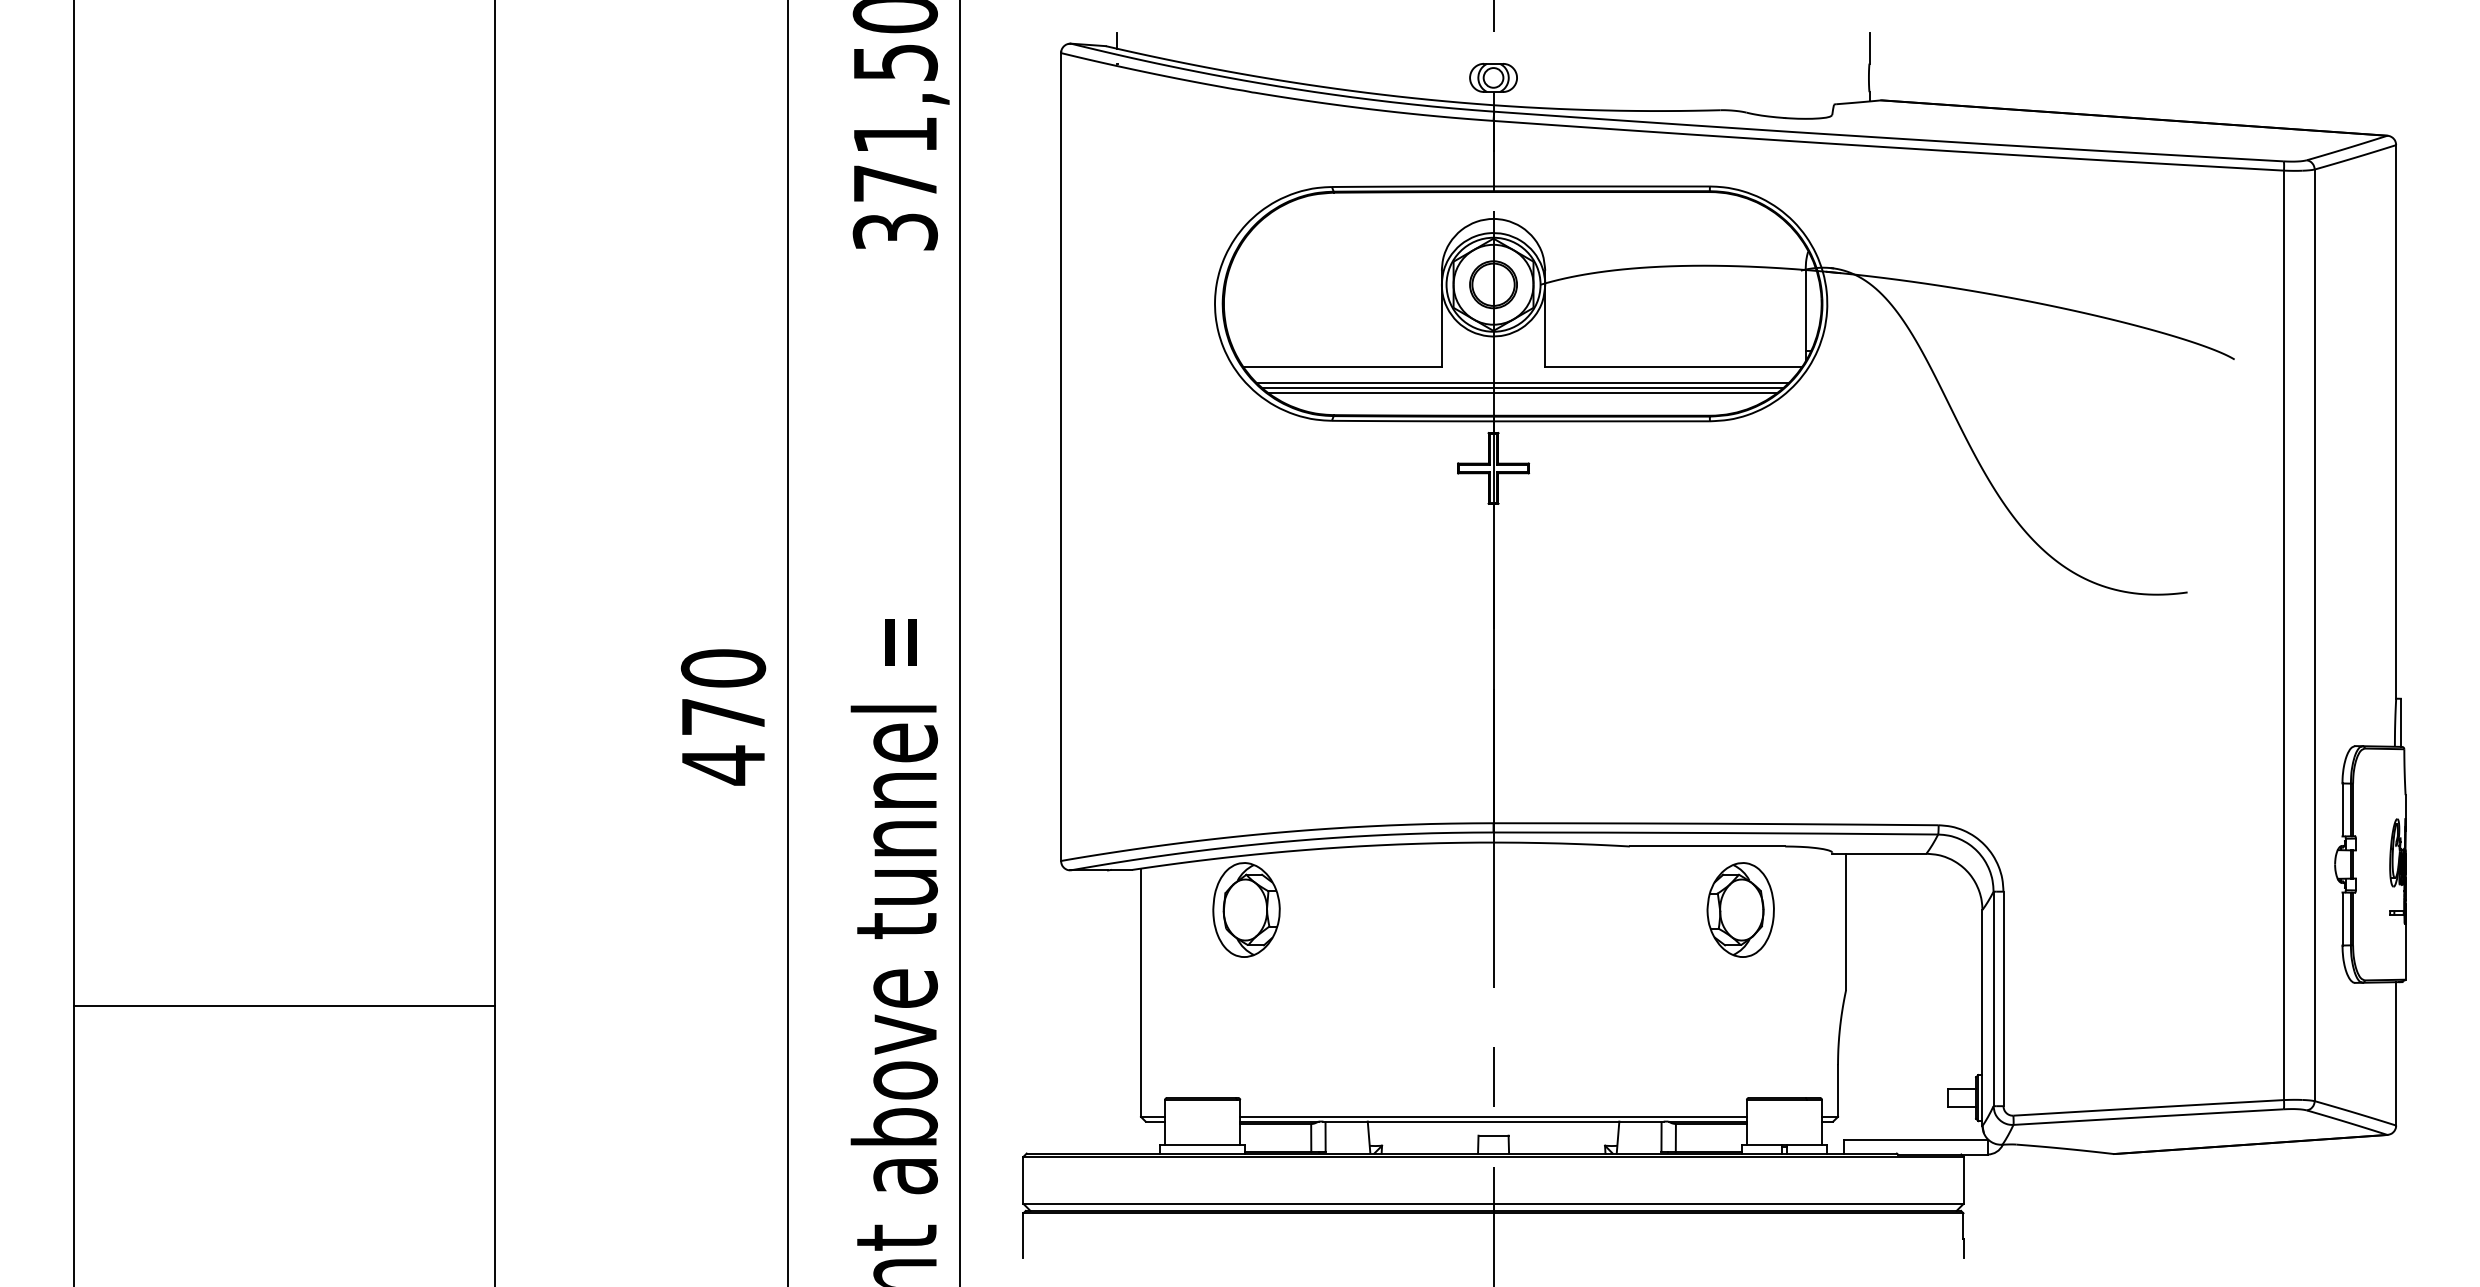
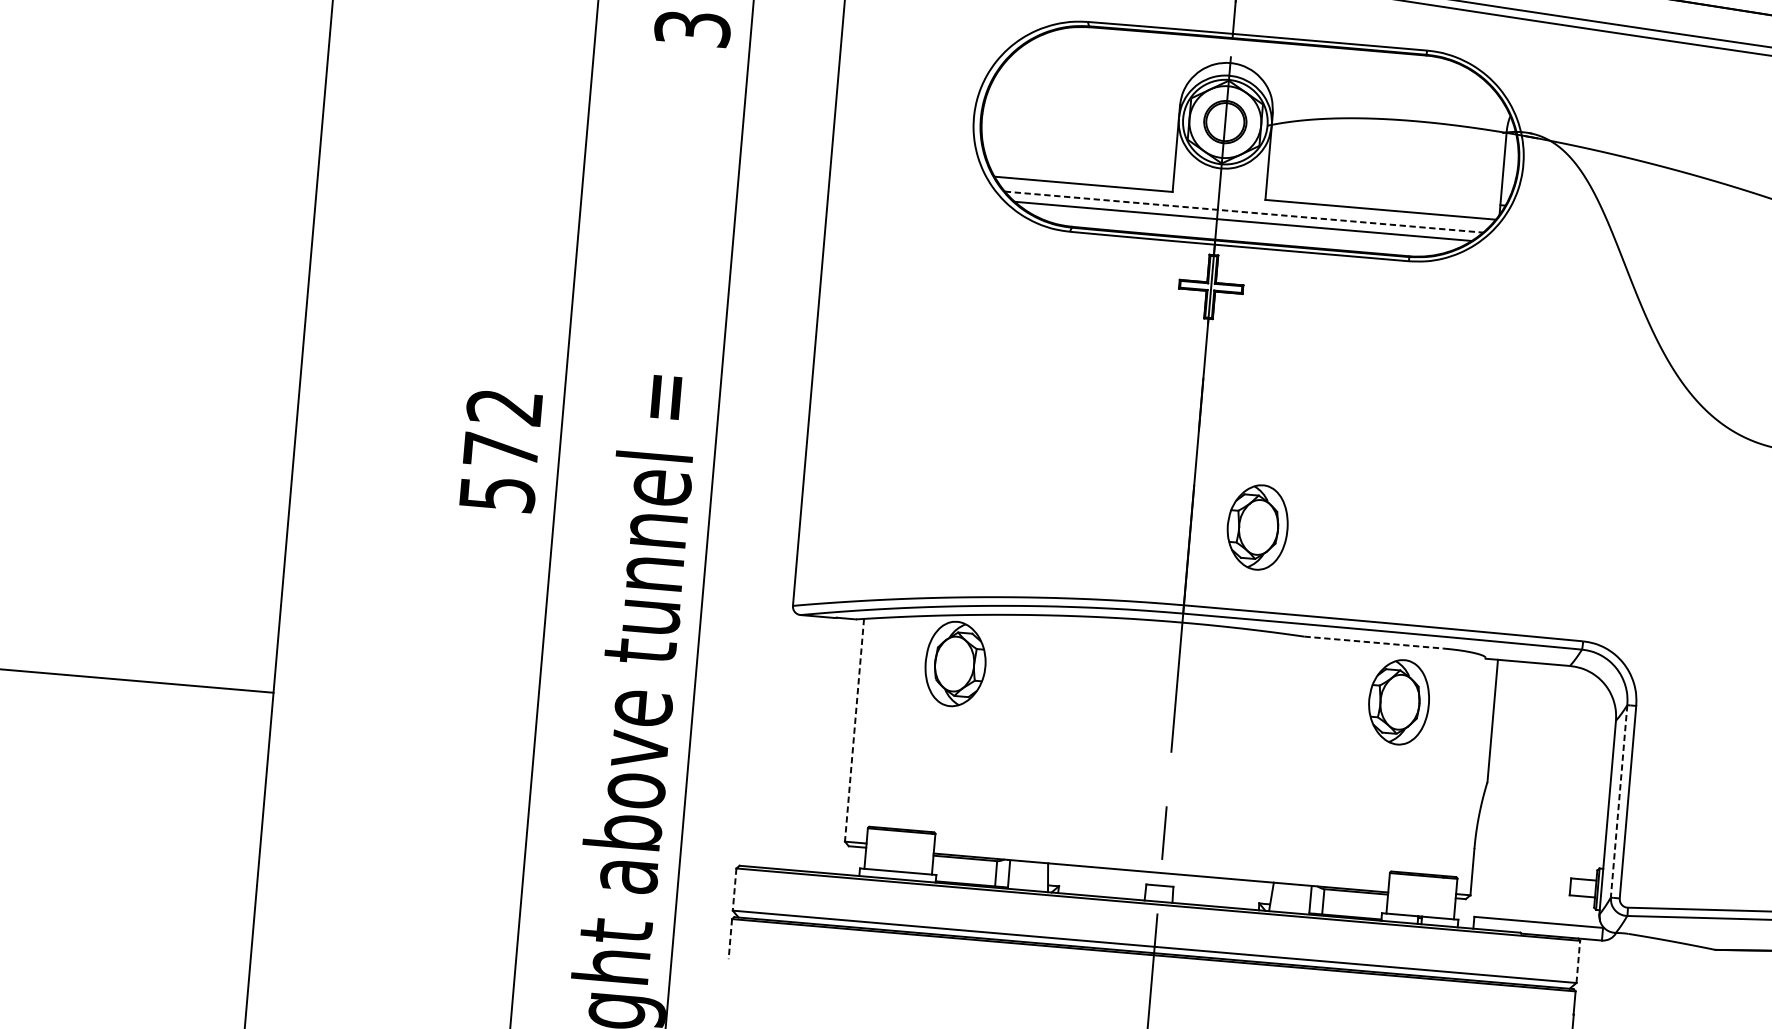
line: (1522, 382) -> (1243, 212), solid -> dashed
line: (1522, 388) -> (1243, 217), removed
text: (723, 717) -> (501, 451), 470 -> 572
part: (1567, 729) -> (1257, 526), added
line: (1707, 846) -> (1374, 642), solid -> dashed
line: (1140, 993) -> (854, 730), solid -> dashed
line: (1993, 999) -> (1618, 801), solid -> dashed
line: (1493, 1116) -> (1161, 868), removed
line: (1023, 1180) -> (734, 889), solid -> dashed
line: (1963, 1180) -> (1578, 962), solid -> dashed
line: (1023, 1236) -> (730, 939), solid -> dashed

